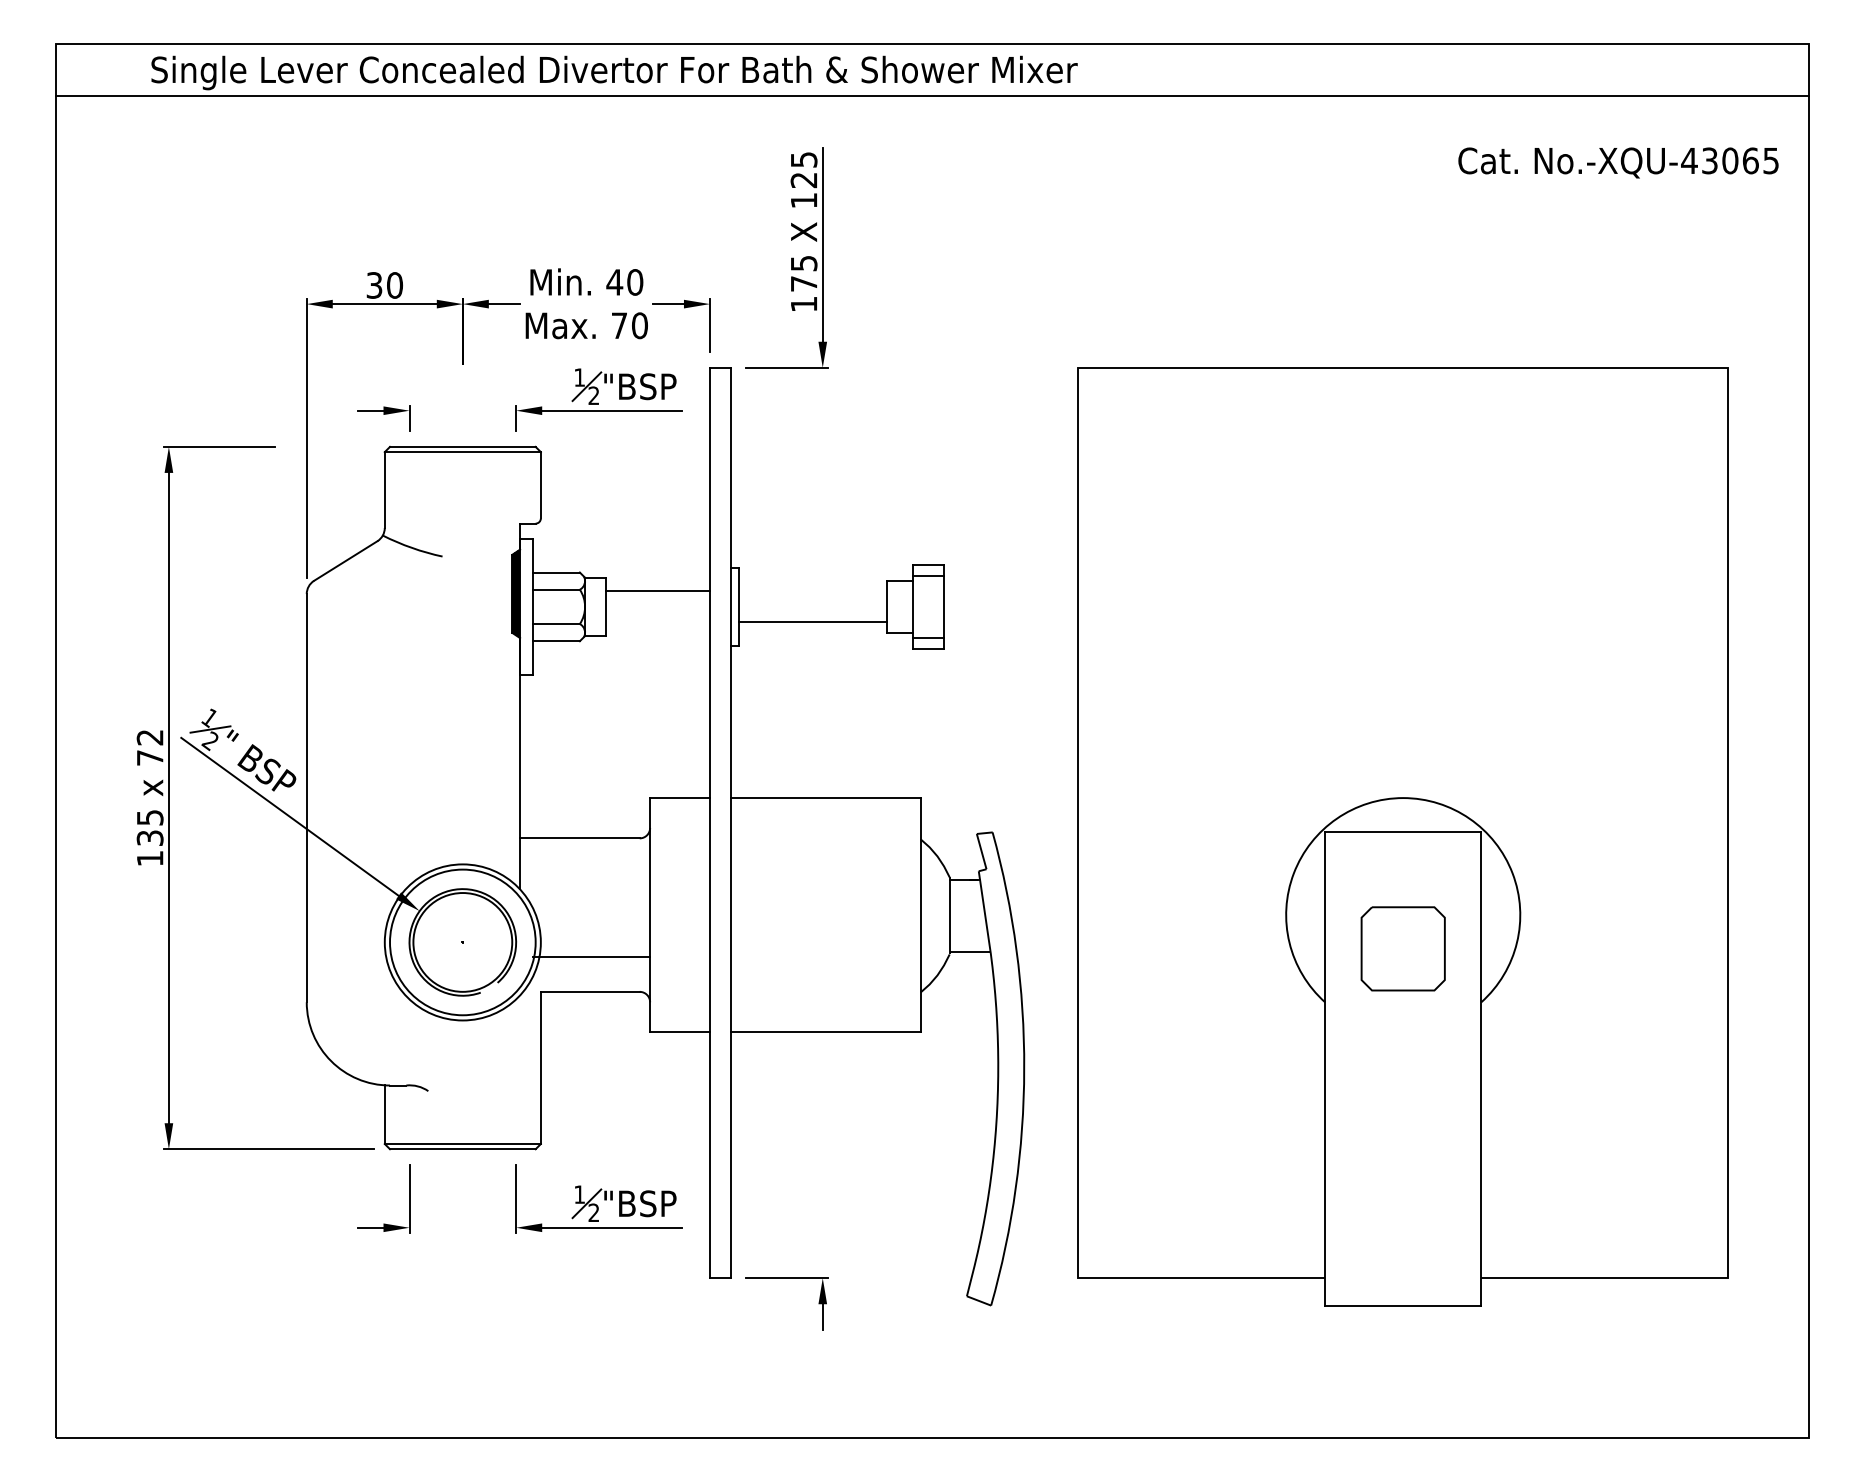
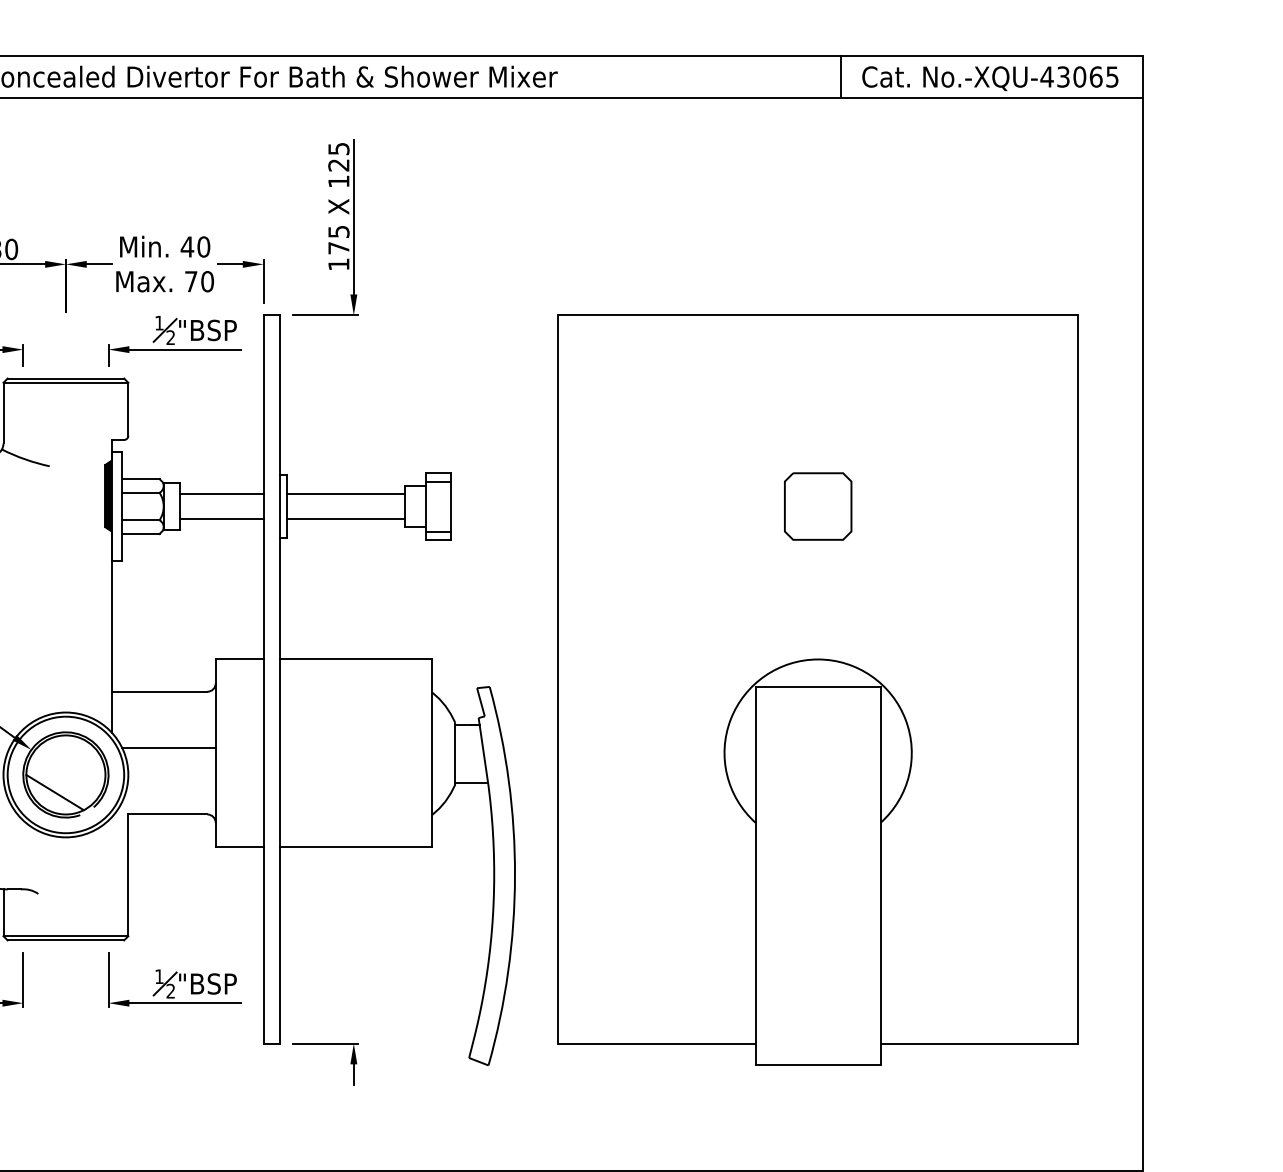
line: (1431, 70) -> (840, 77), added
text: (1618, 162) -> (990, 78), moved
line: (812, 591) -> (345, 494), added
line: (657, 622) -> (221, 519), added
part: (1402, 948) -> (817, 506), moved
line: (591, 956) -> (168, 747), moved
line: (449, 964) -> (55, 792), added

